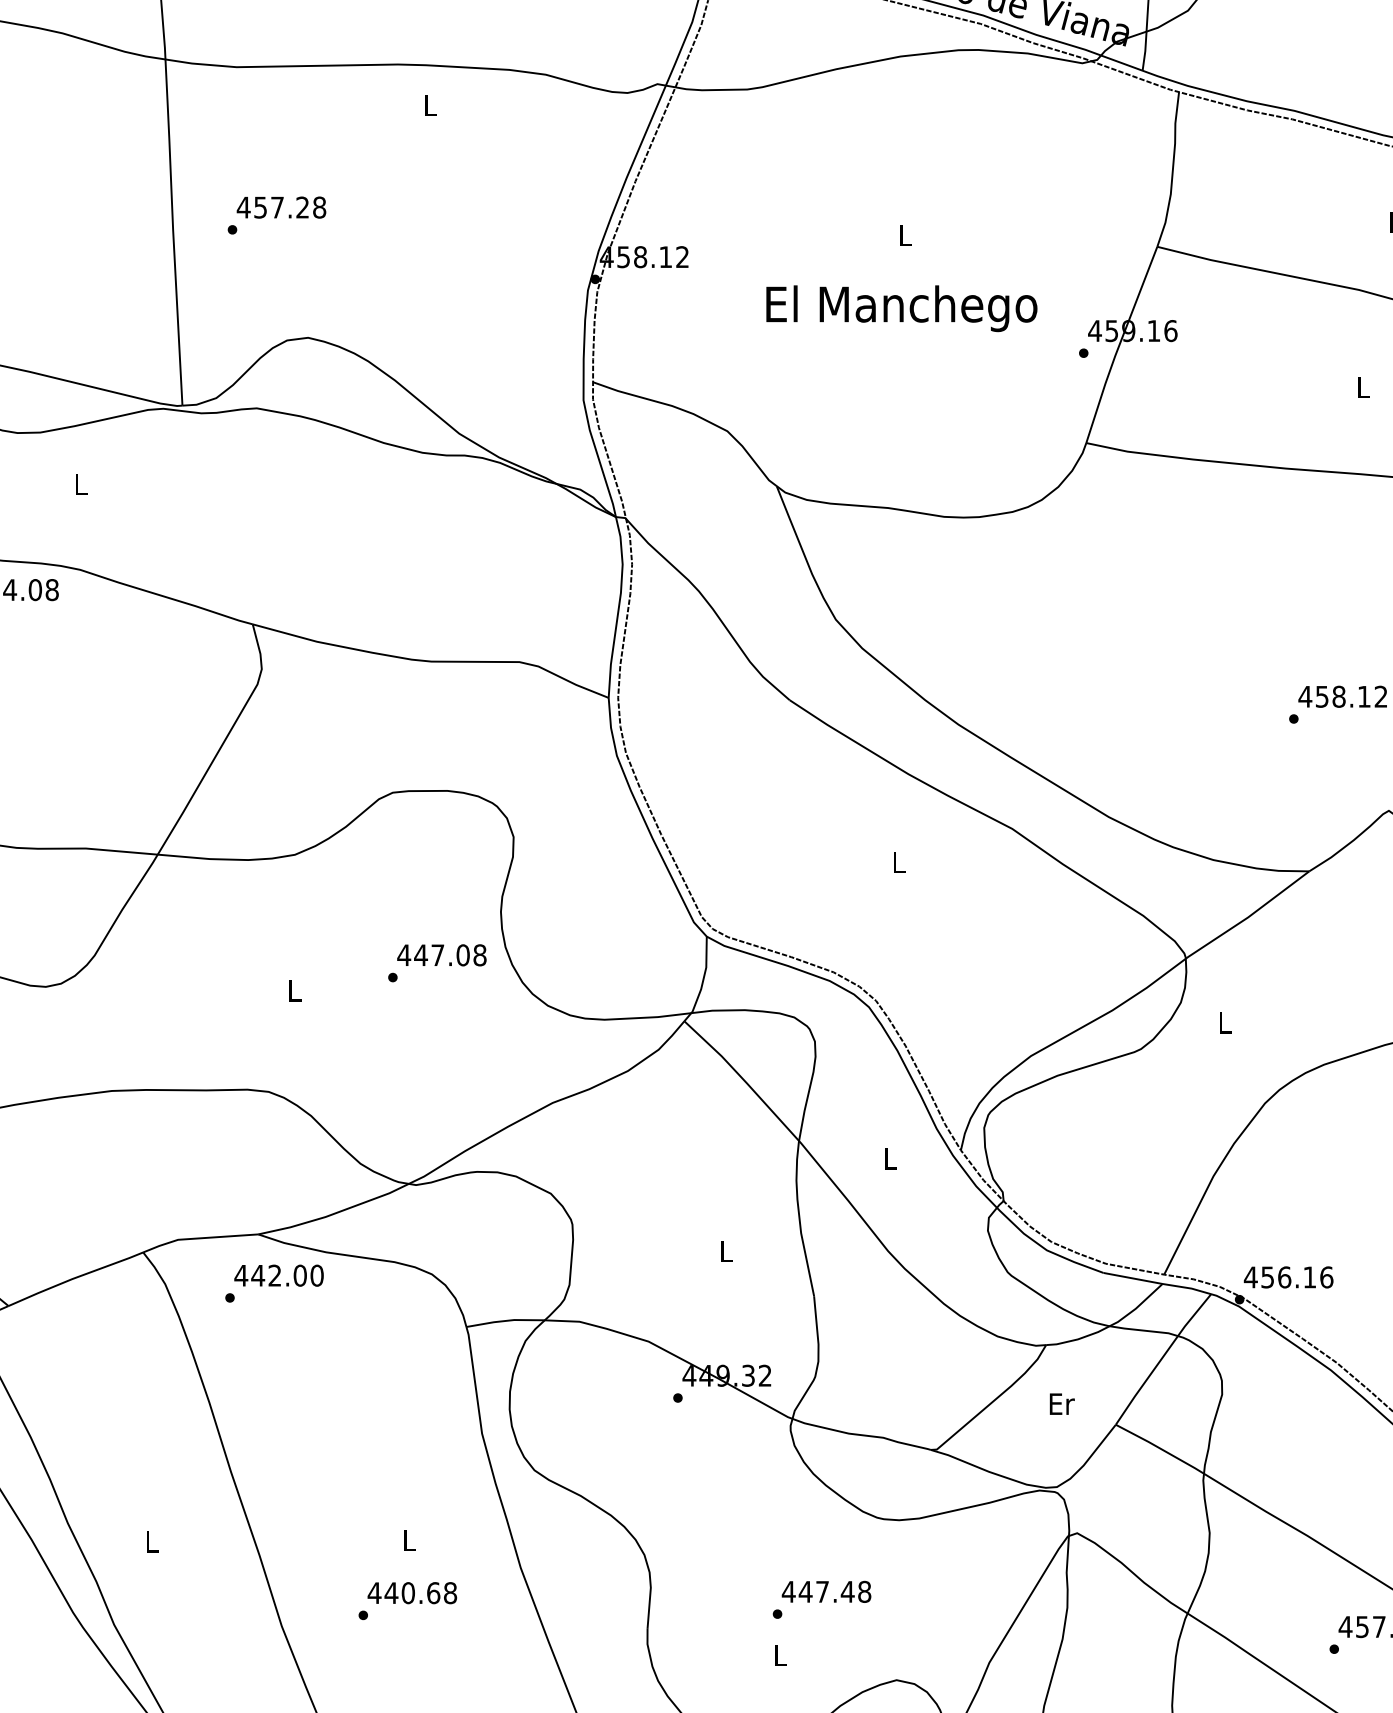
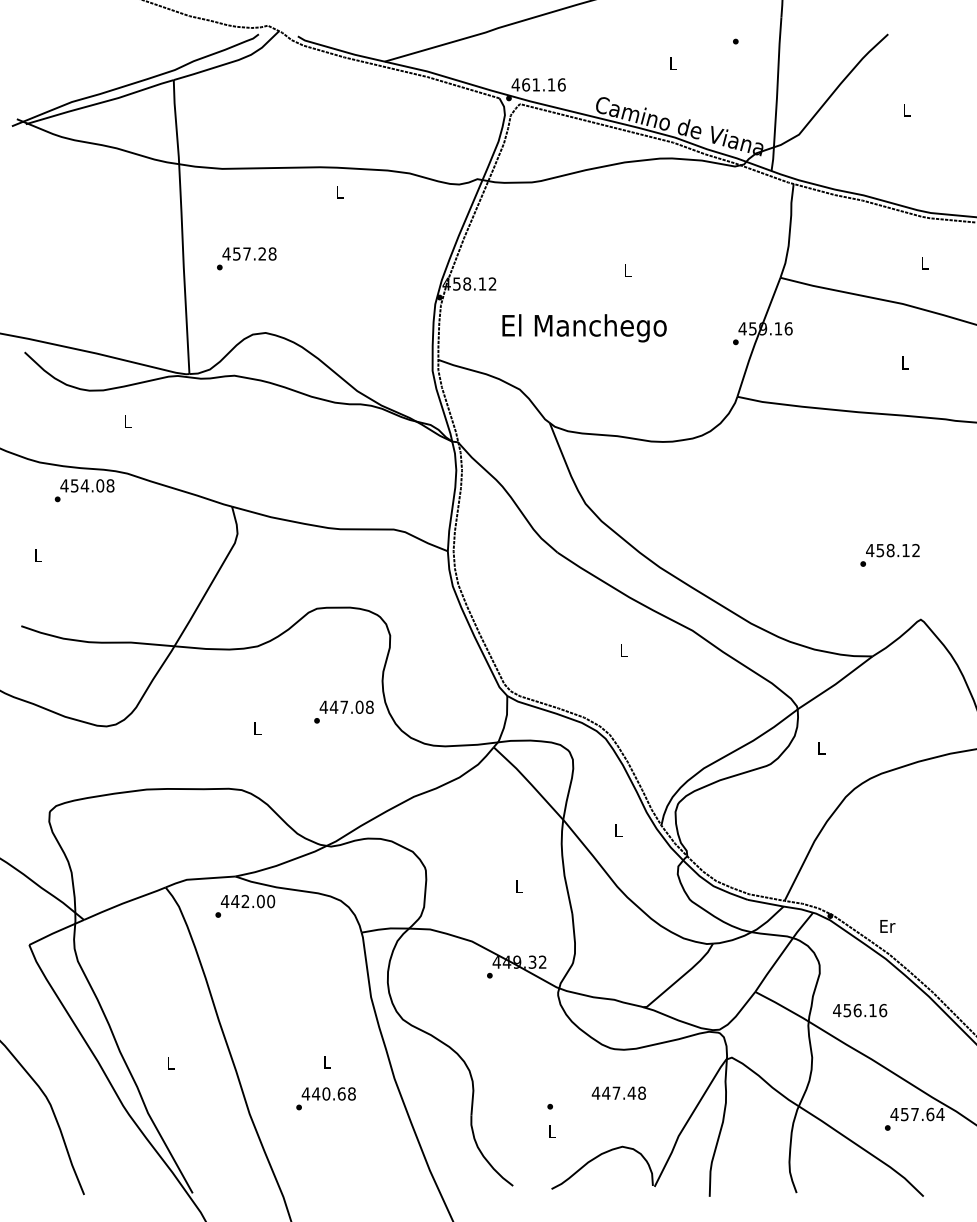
text: (901, 309) -> (584, 328), moved
text: (1289, 1277) -> (860, 1010), moved
text: (1061, 1404) -> (887, 926), moved
text: (825, 1590) -> (618, 1092), moved

